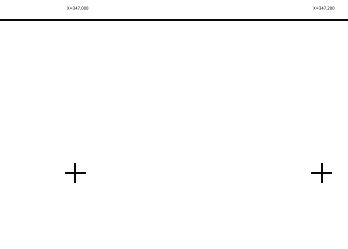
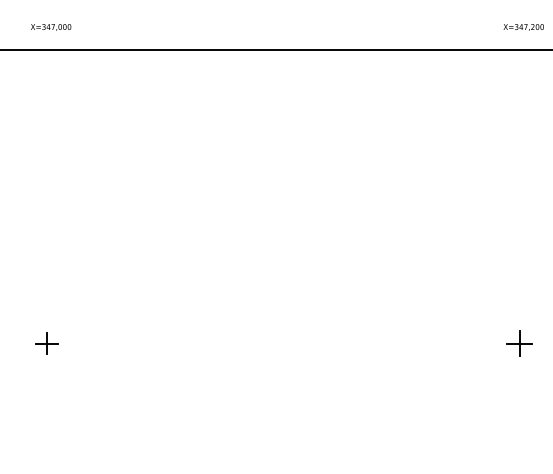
part: (75, 172) -> (46, 342), size x0.6
part: (321, 172) -> (519, 342), size x0.7

